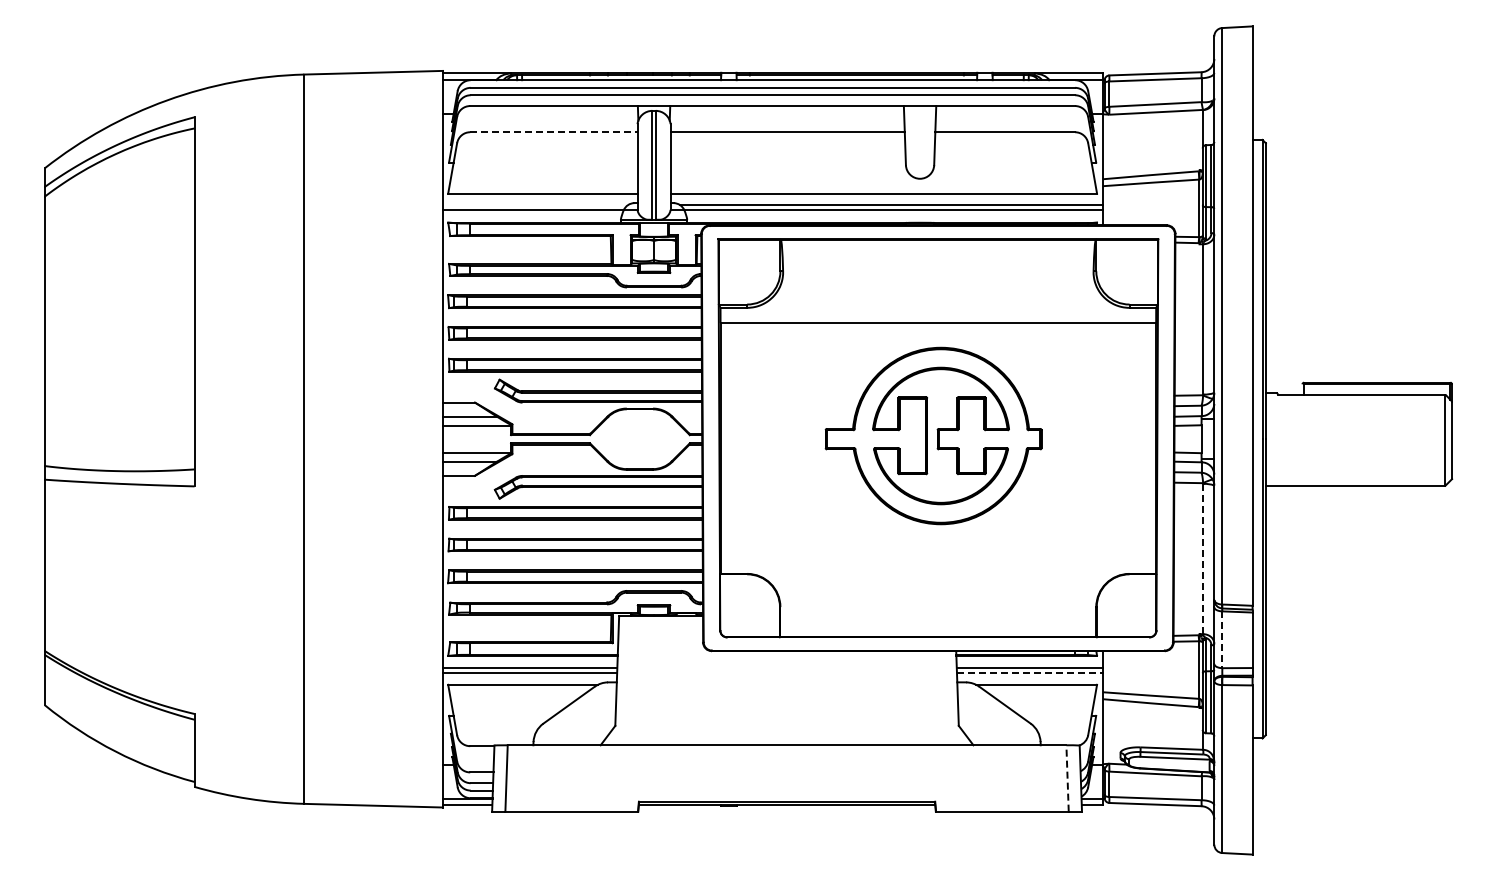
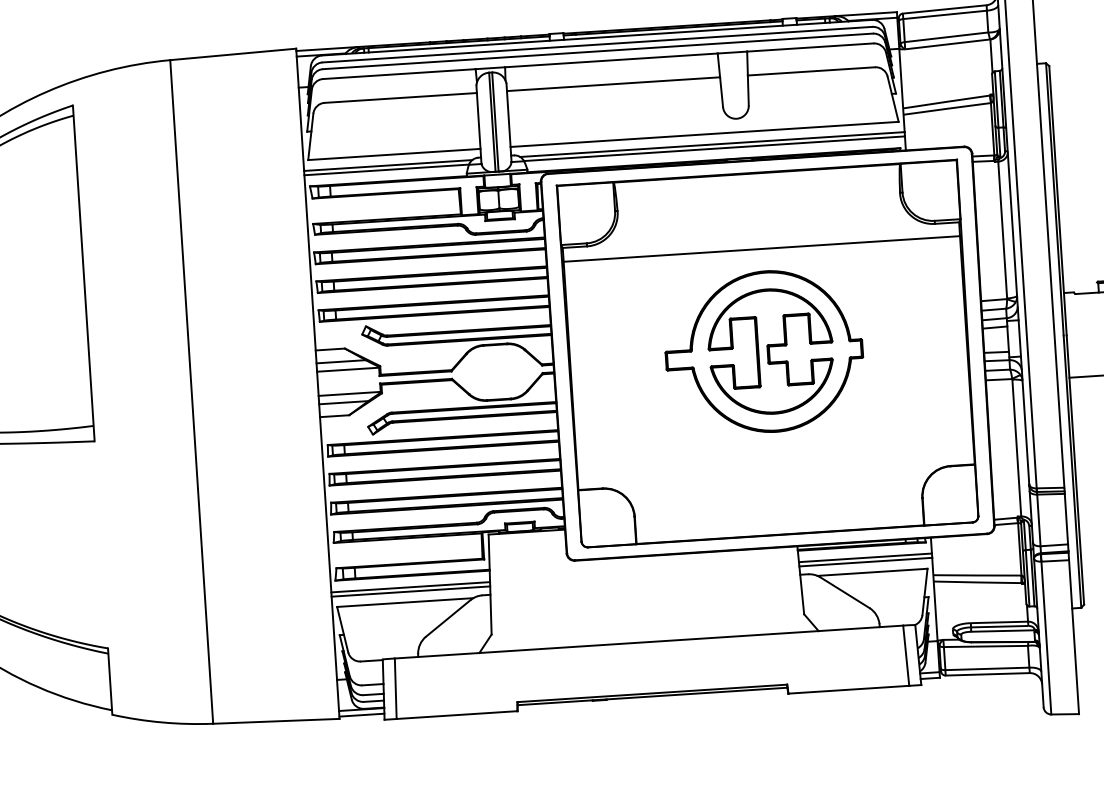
line: (553, 132) -> (400, 98), dashed -> solid
line: (534, 205) -> (387, 165), added
line: (1203, 558) -> (1016, 447), dashed -> solid
line: (1222, 640) -> (1039, 521), dashed -> solid
line: (1029, 673) -> (865, 562), dashed -> solid
line: (1067, 777) -> (906, 654), dashed -> solid

